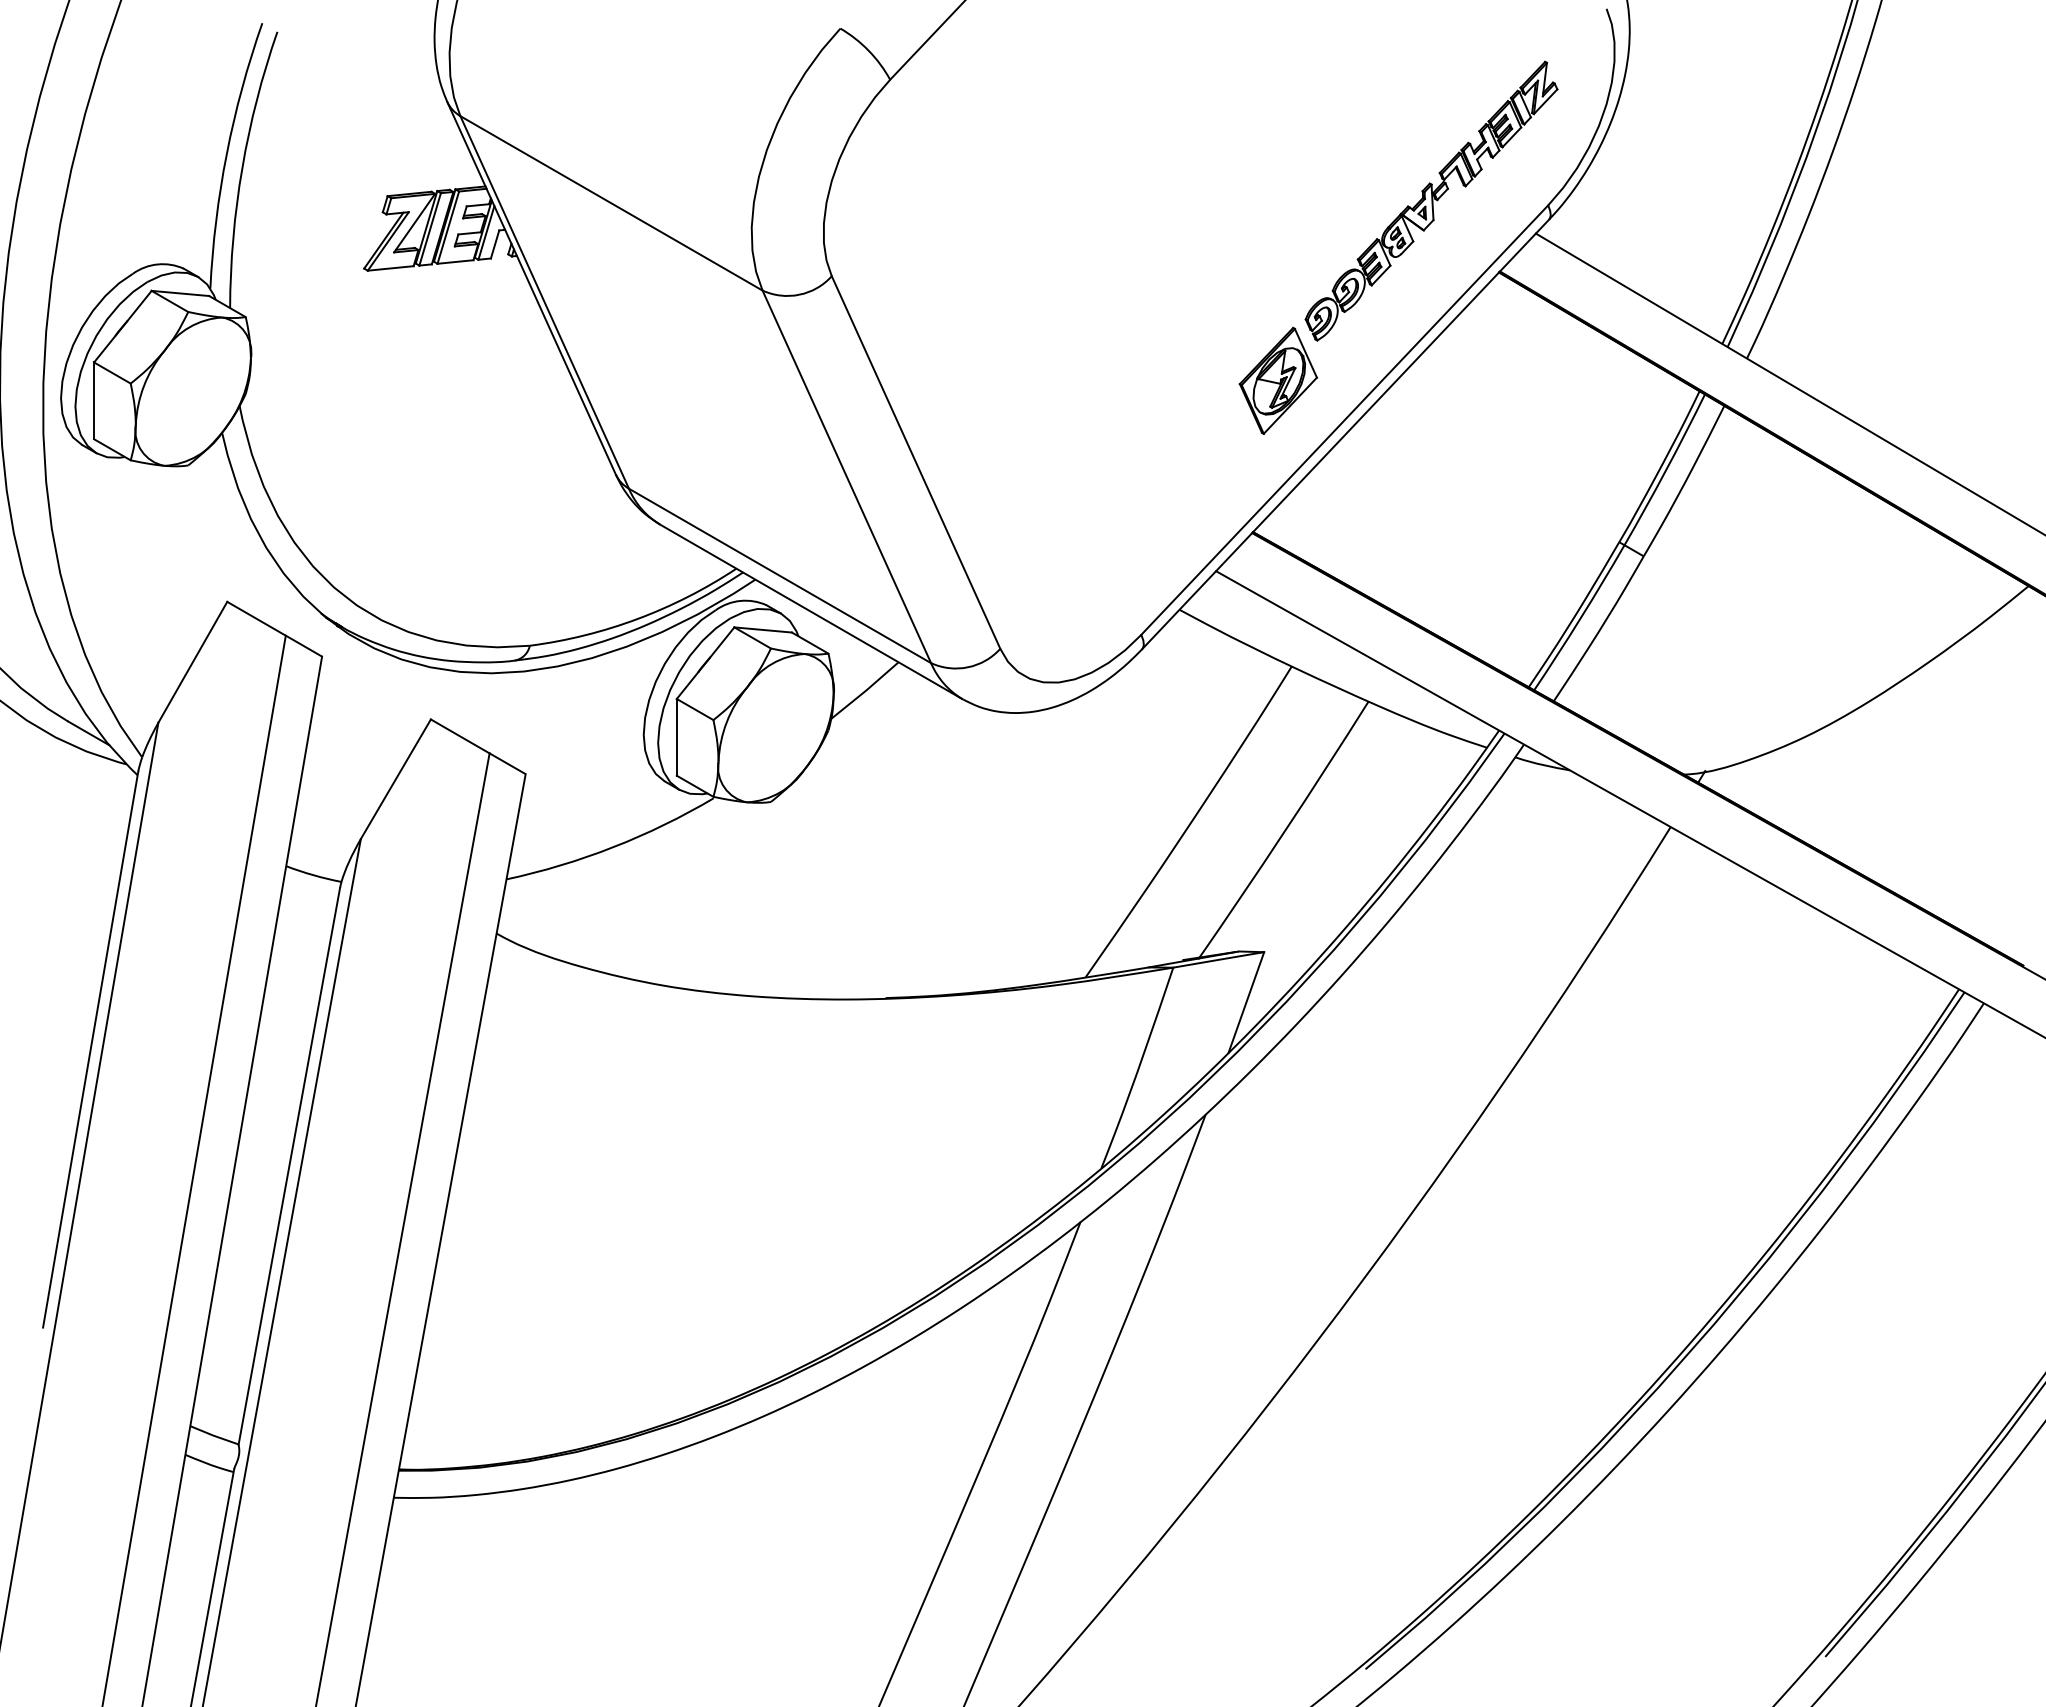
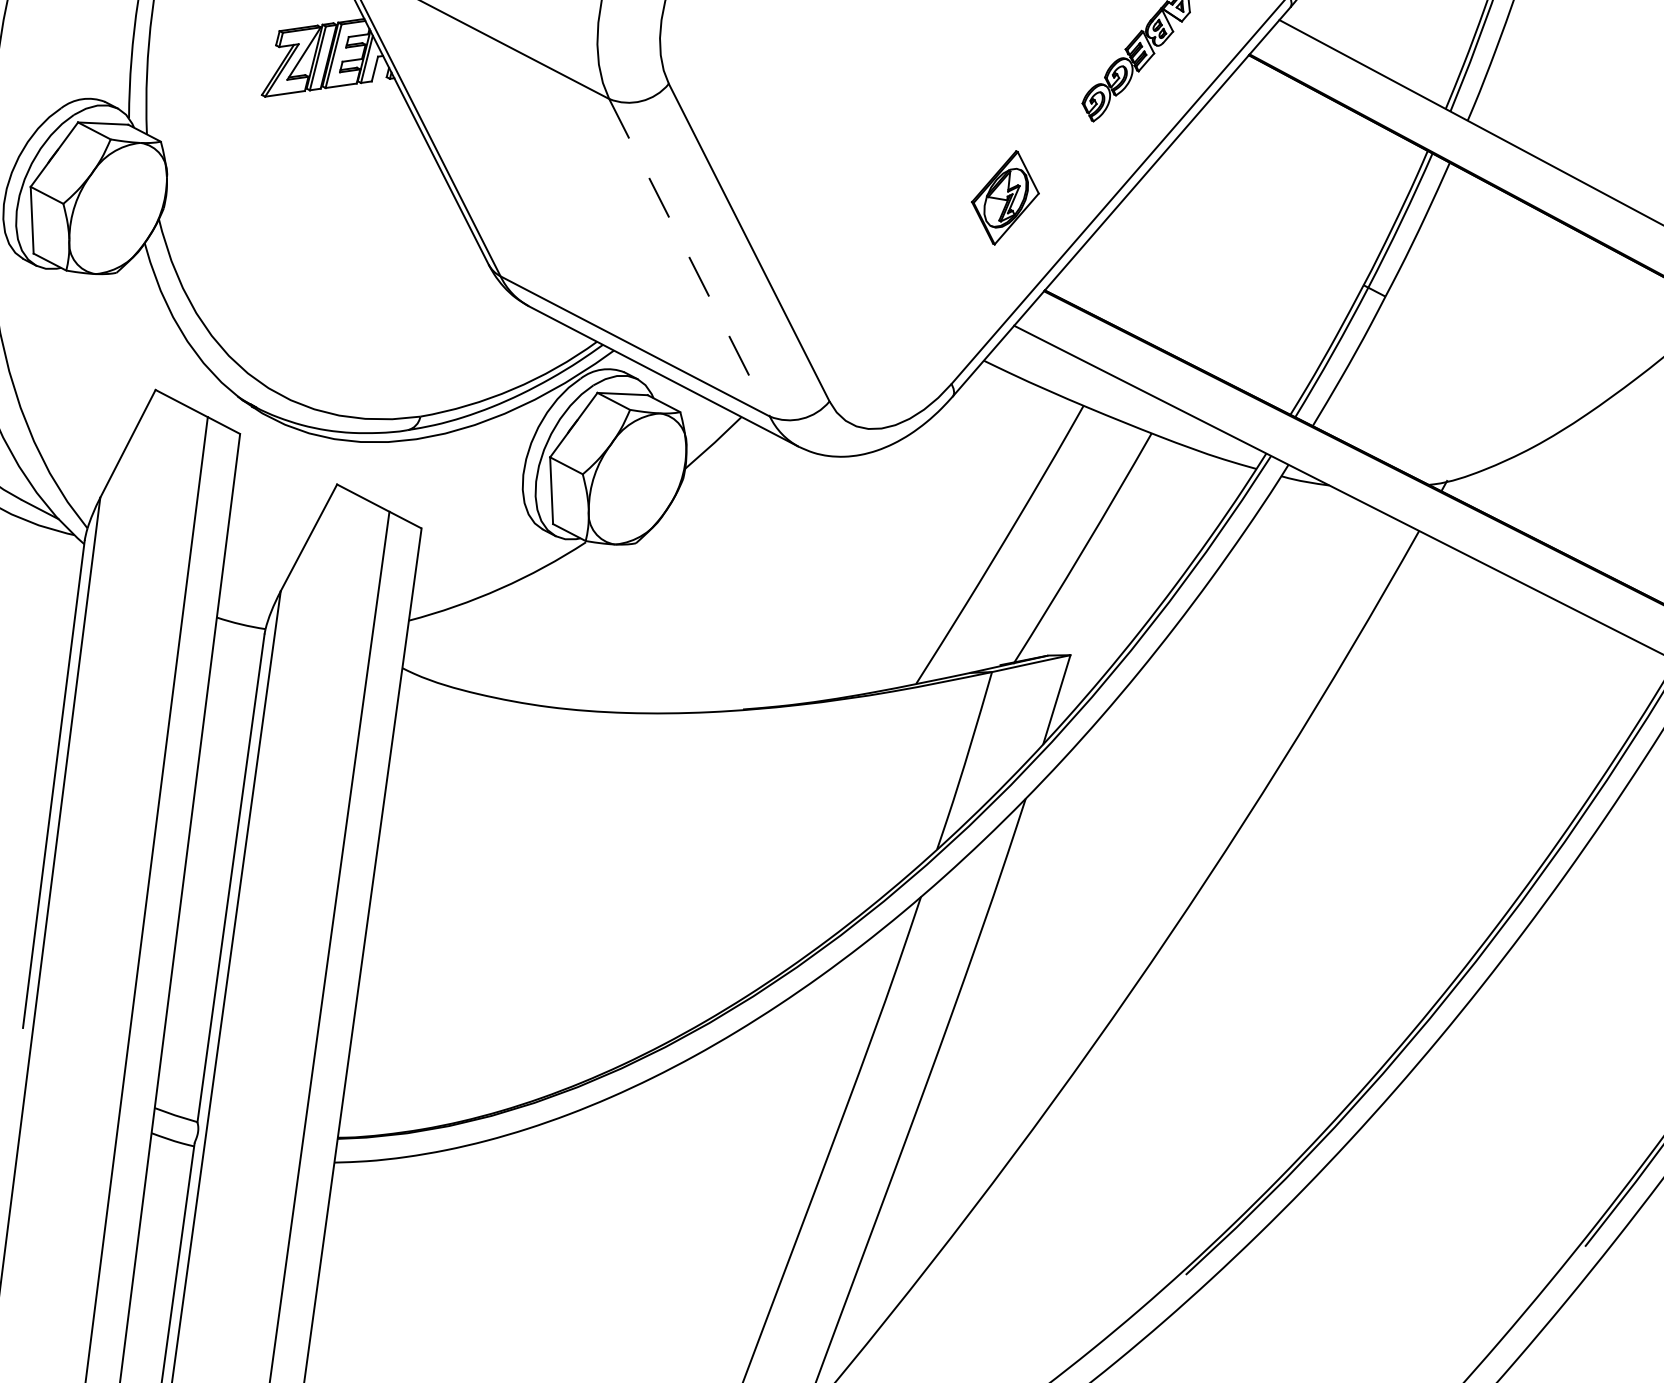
part: (1278, 380) -> (1005, 197), moved
line: (847, 477) -> (690, 258), solid -> dashed

